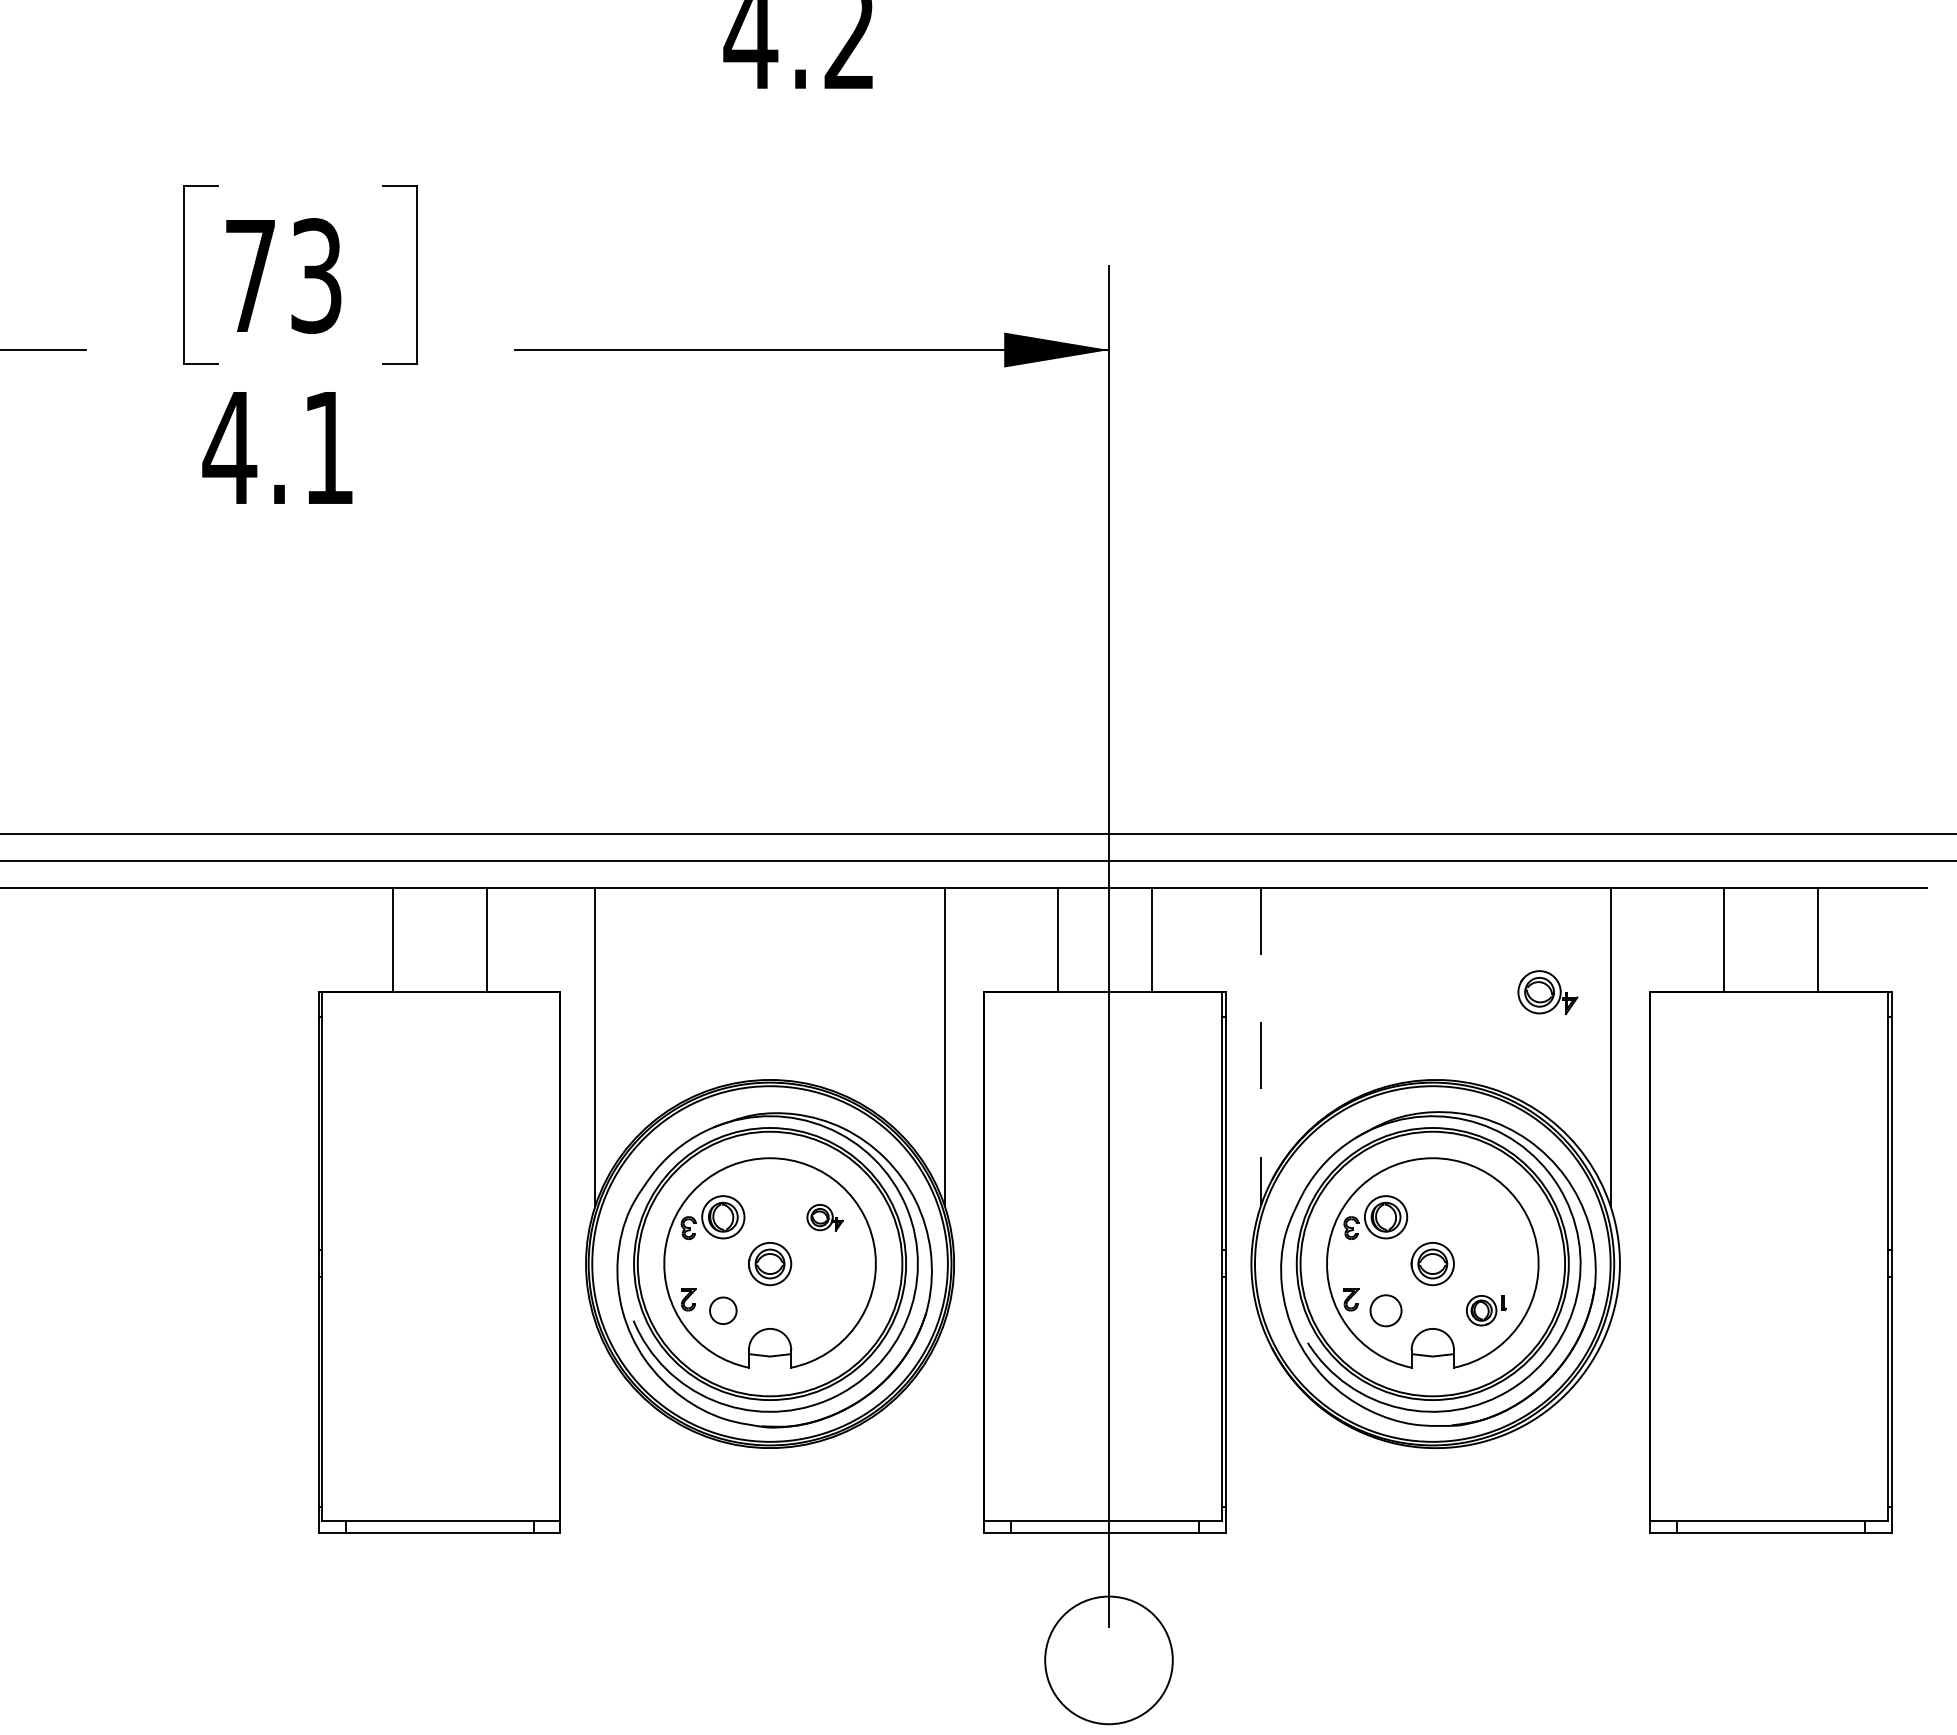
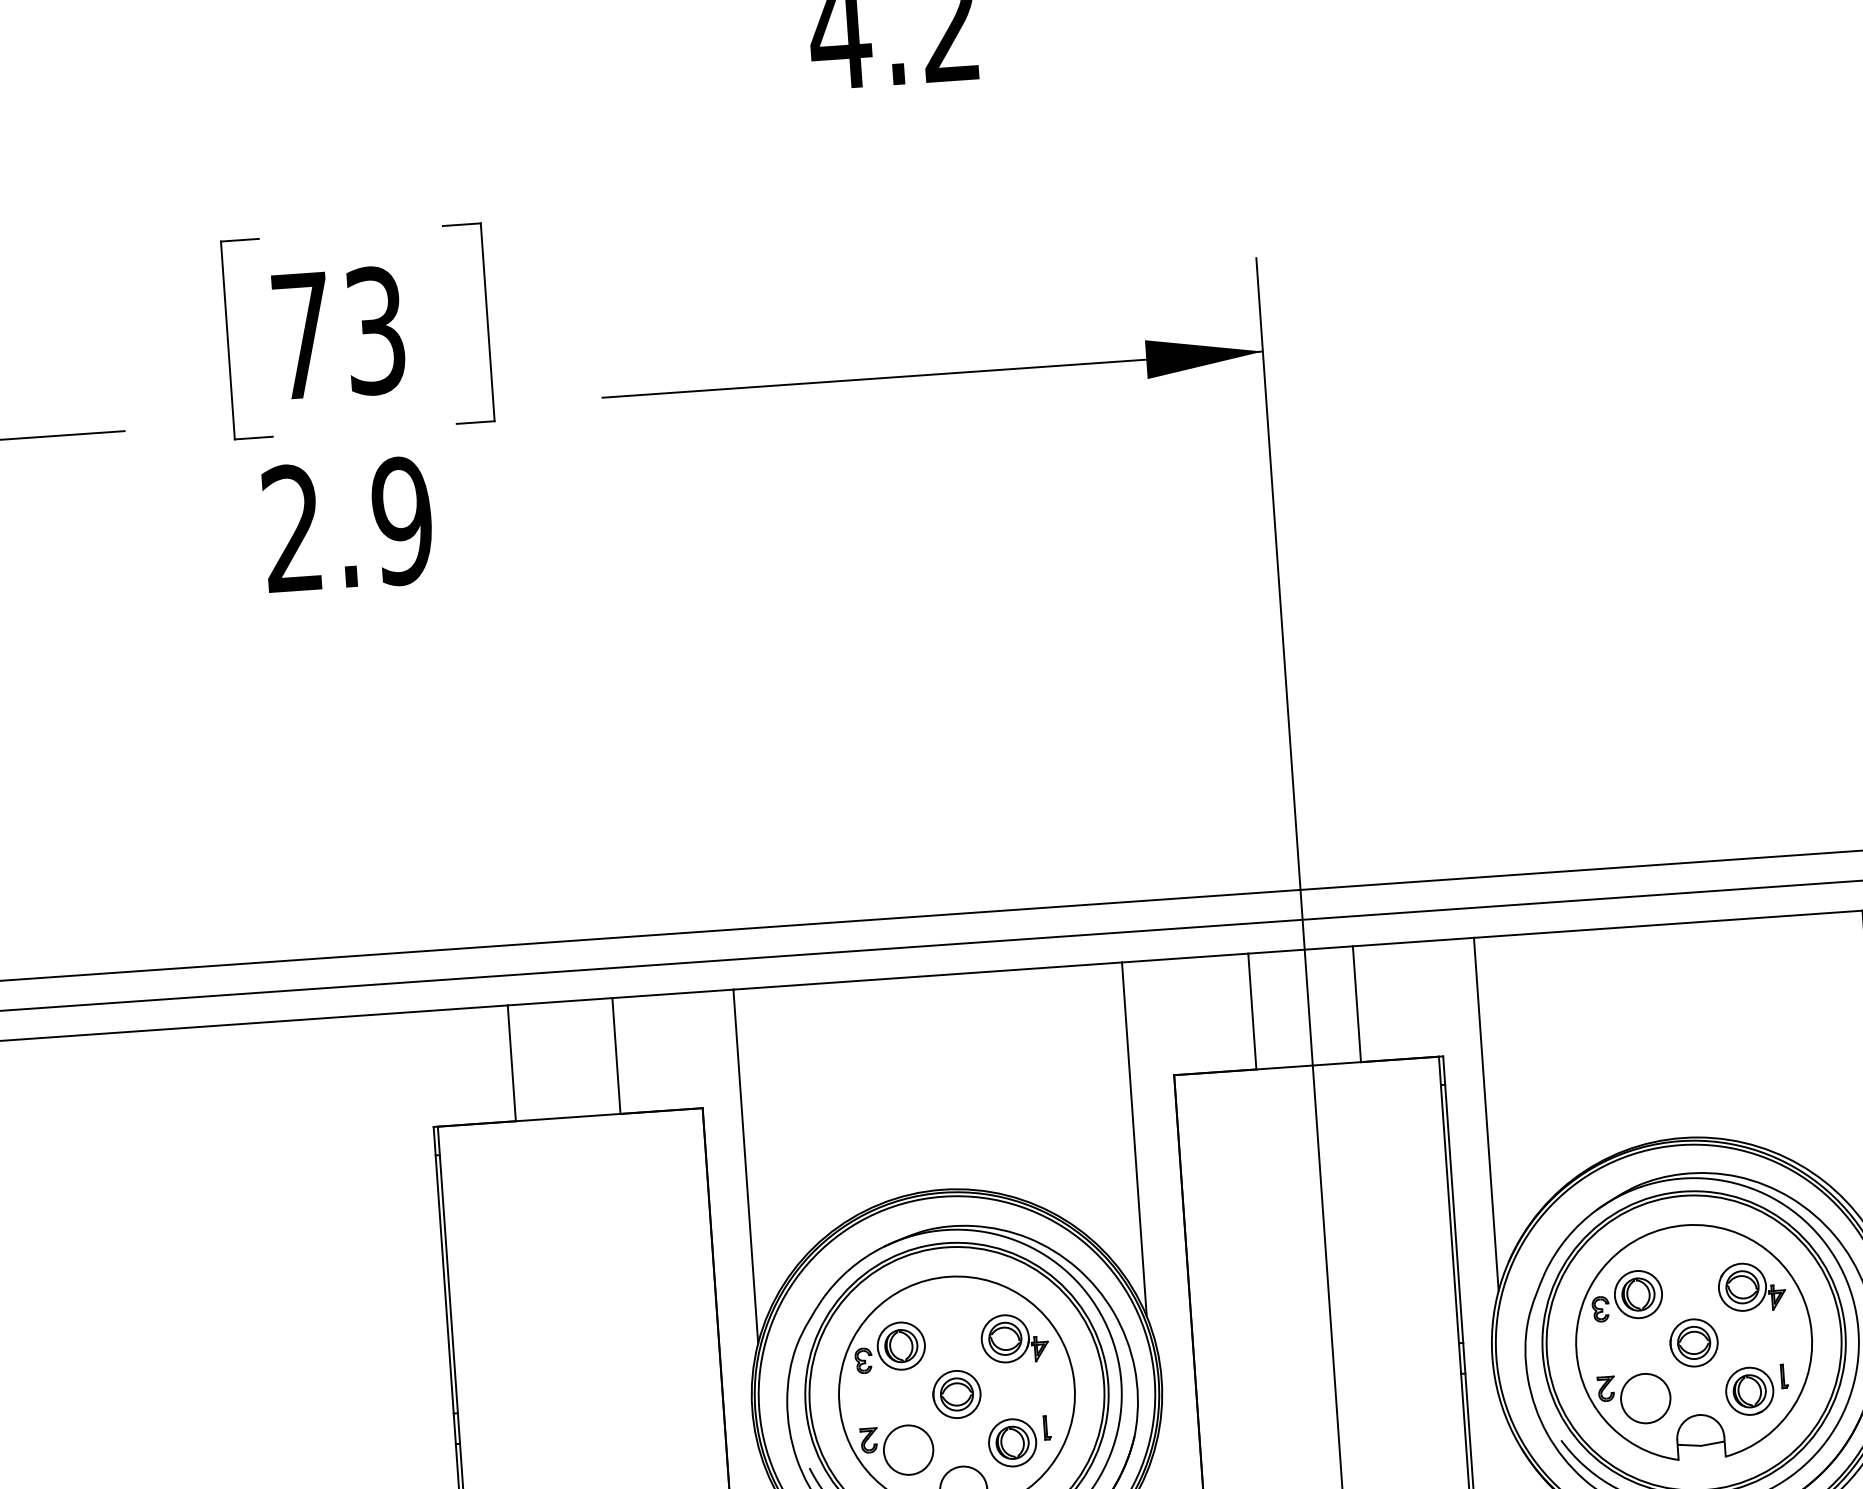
text: (278, 448) -> (346, 525), 4.1 -> 2.9
part: (1547, 992) -> (1751, 1286), moved
line: (1261, 1046) -> (1486, 1114), dashed -> solid
part: (824, 1217) -> (1013, 1338), size x1.67
circle: (723, 1310) -> (908, 1449), size x1.67
part: (823, 1310) -> (1020, 1442), added
circle: (1385, 1310) -> (1645, 1398), size x1.43
part: (1486, 1310) -> (1757, 1390), size x1.43

